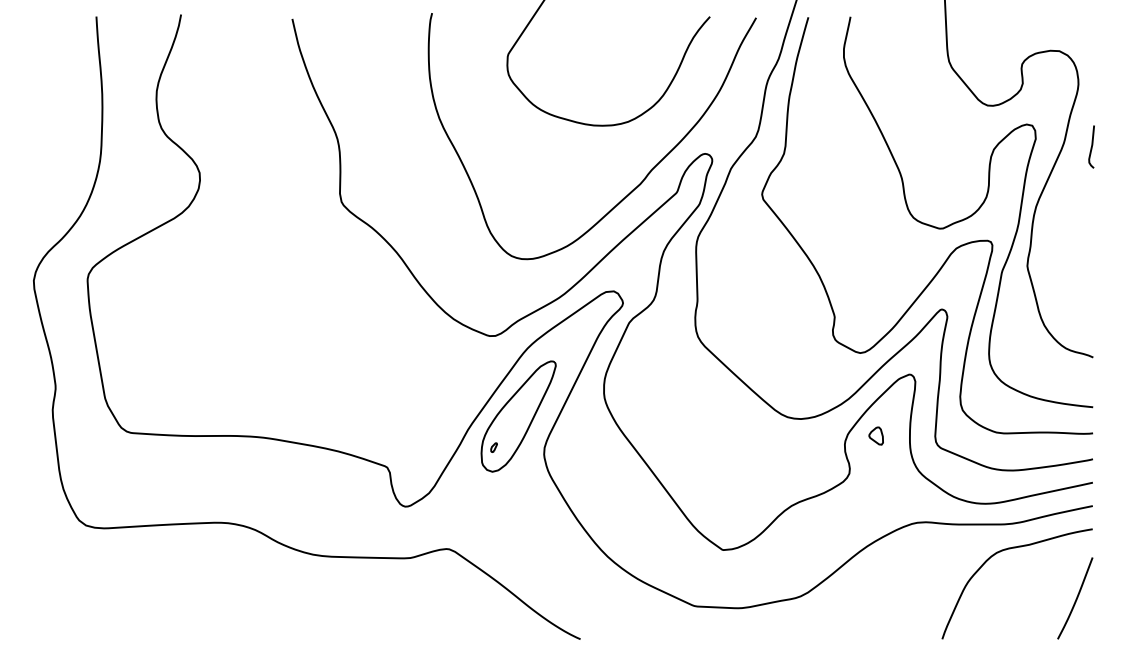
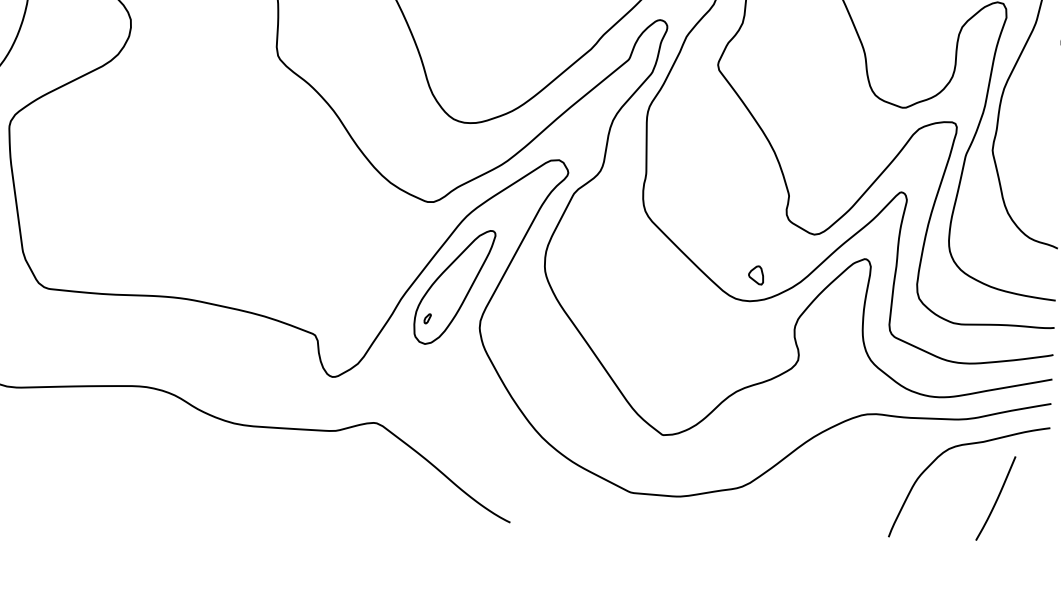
part: (875, 435) -> (755, 274), moved
curve: (1076, 598) -> (997, 498), moved

